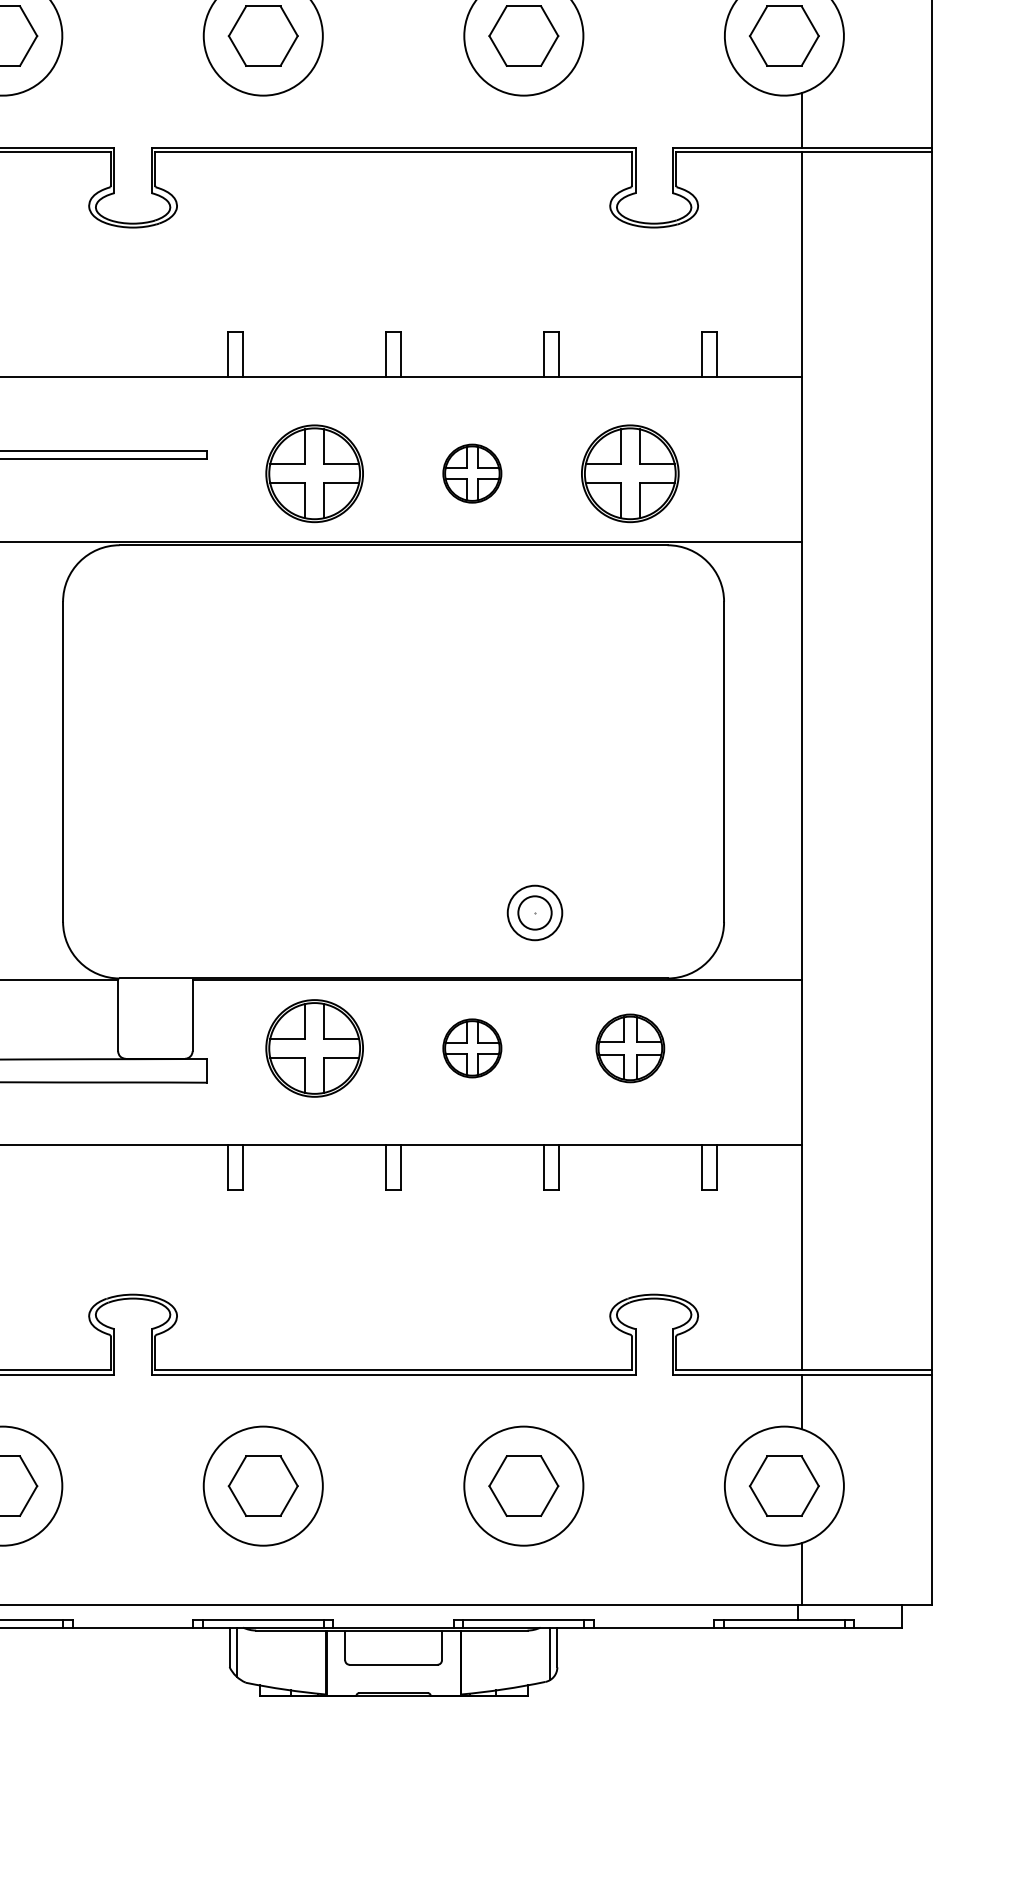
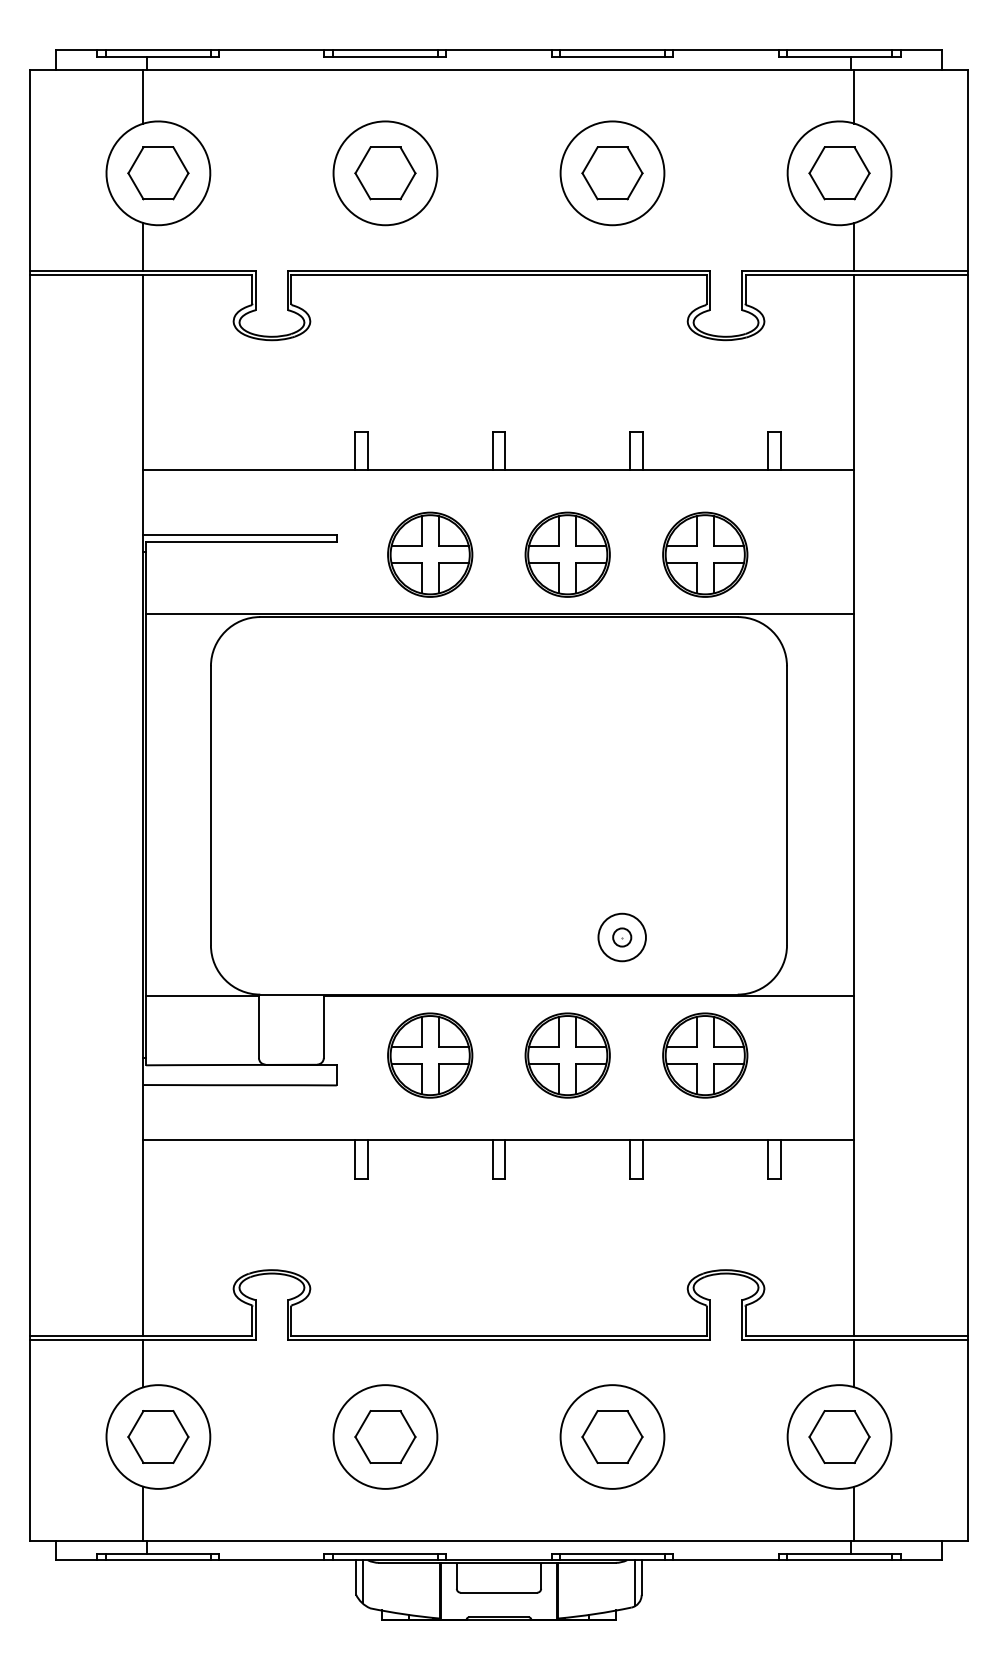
part: (472, 473) -> (567, 554), size x1.67
circle: (535, 912) -> (622, 937), size x0.62
part: (472, 1048) -> (567, 1055), size x1.67
part: (630, 1048) -> (705, 1055), size x1.43

